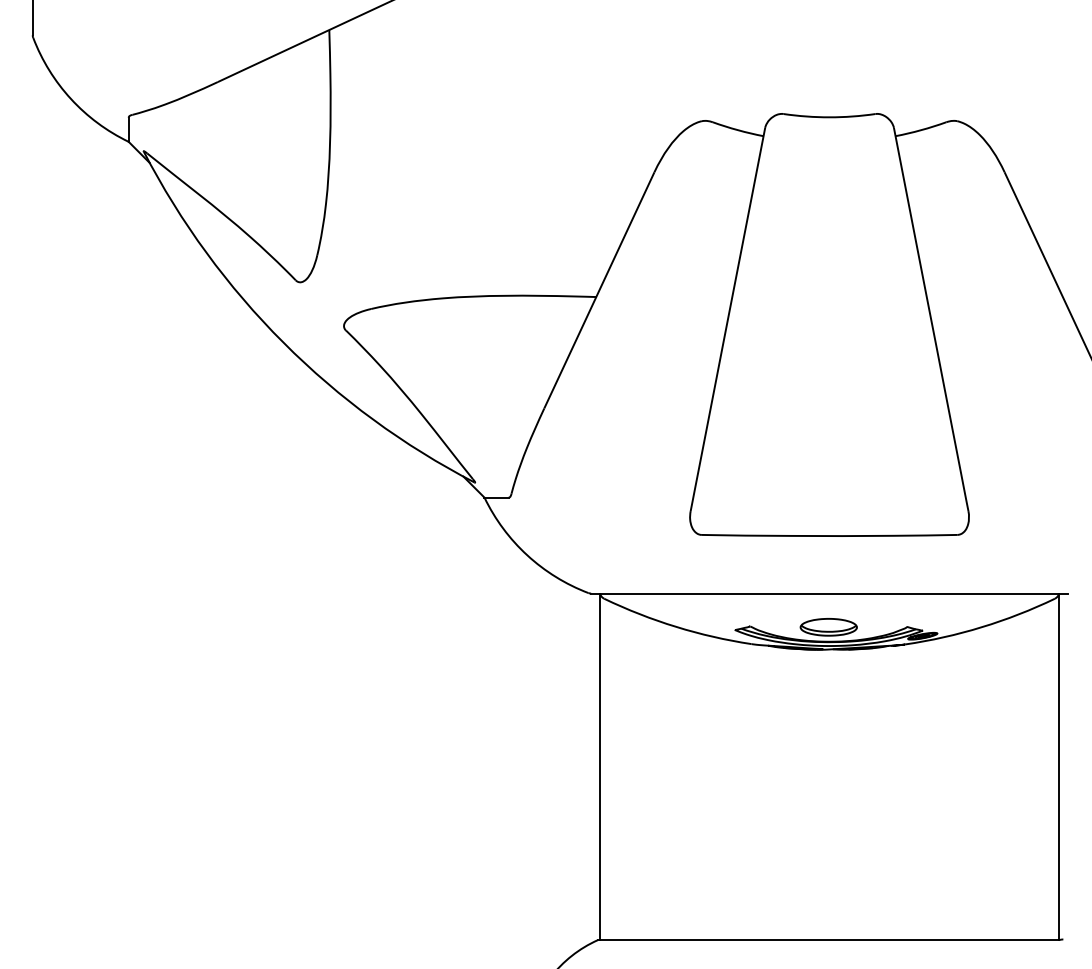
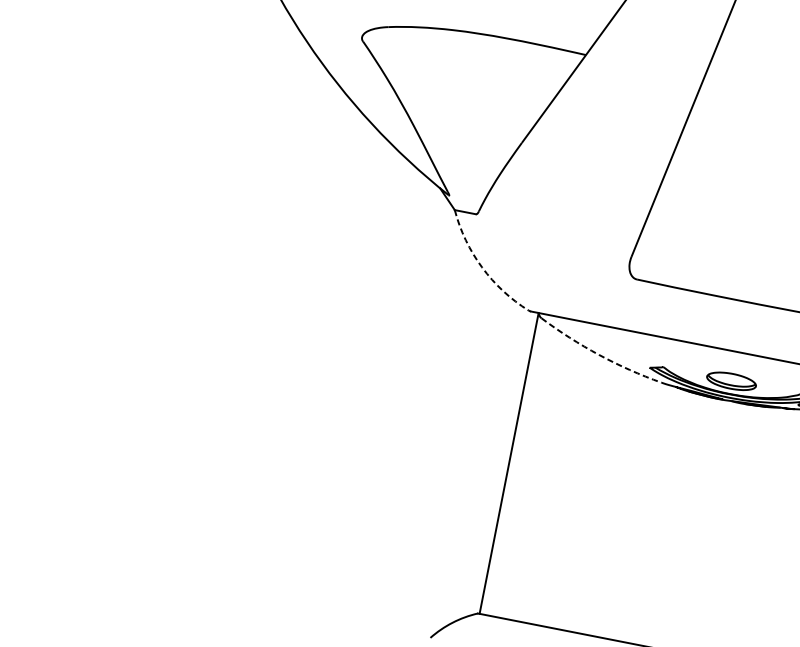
arc: (527, 555) -> (482, 267), solid -> dashed
arc: (676, 626) -> (599, 354), solid -> dashed

